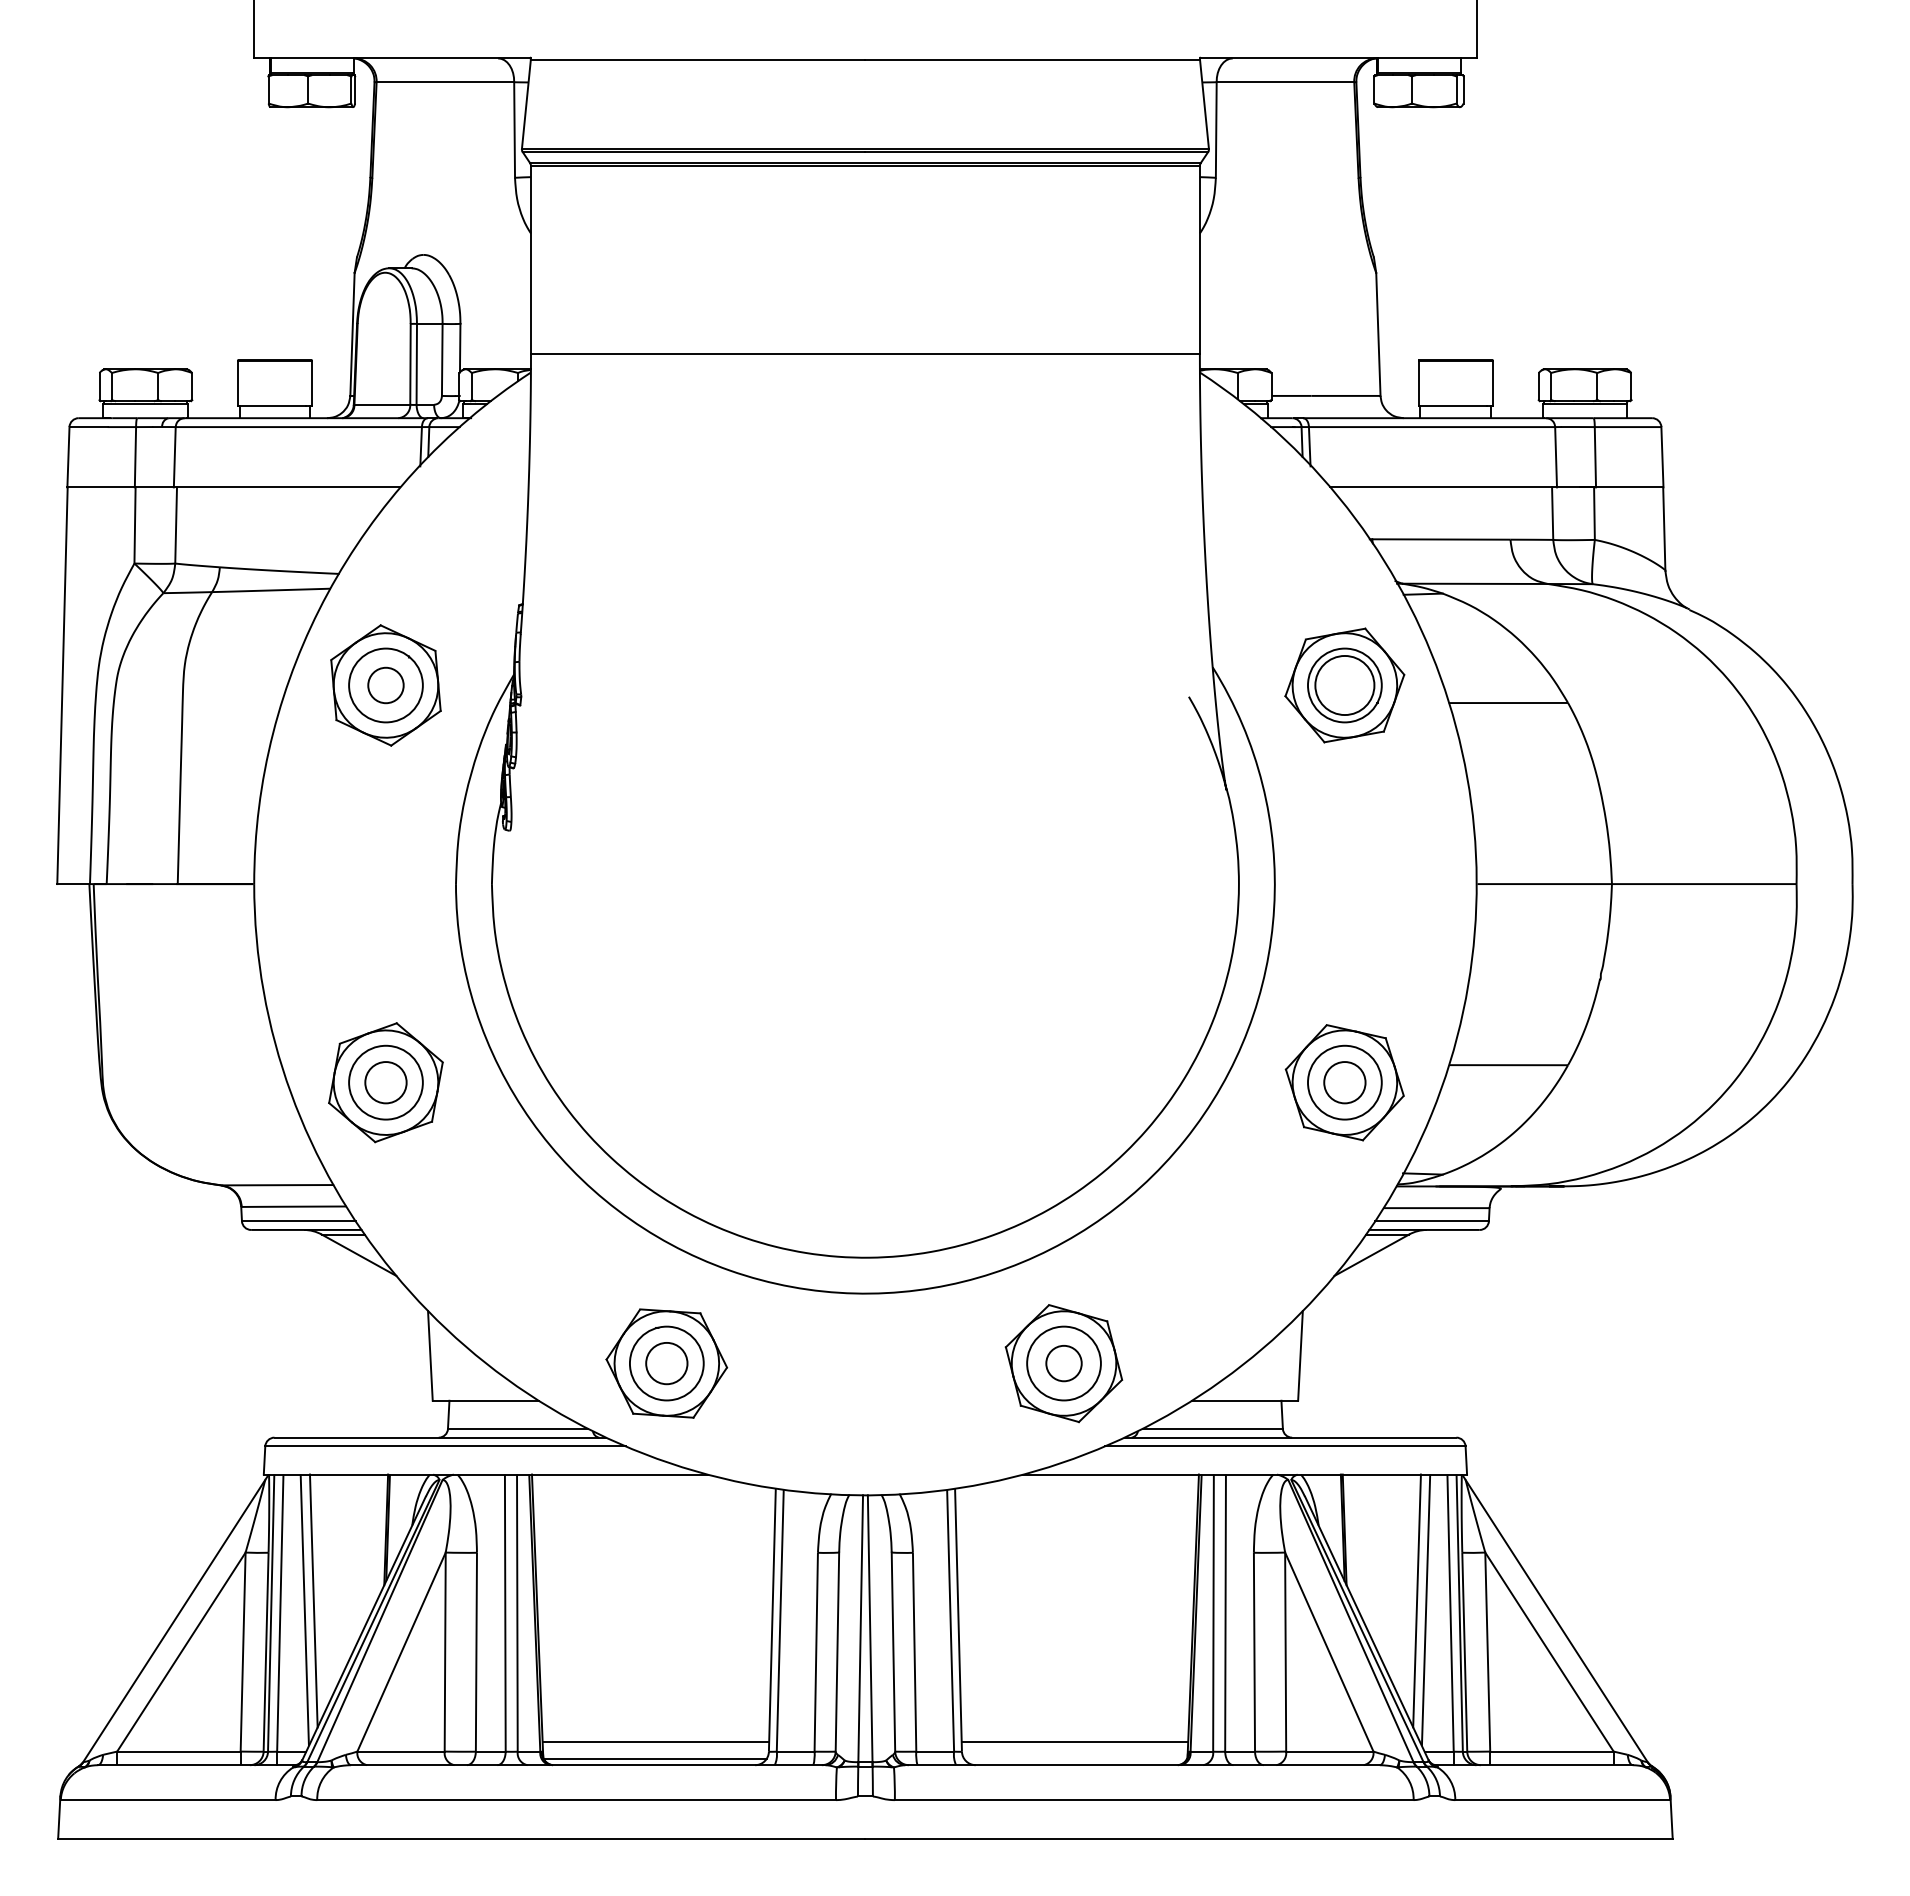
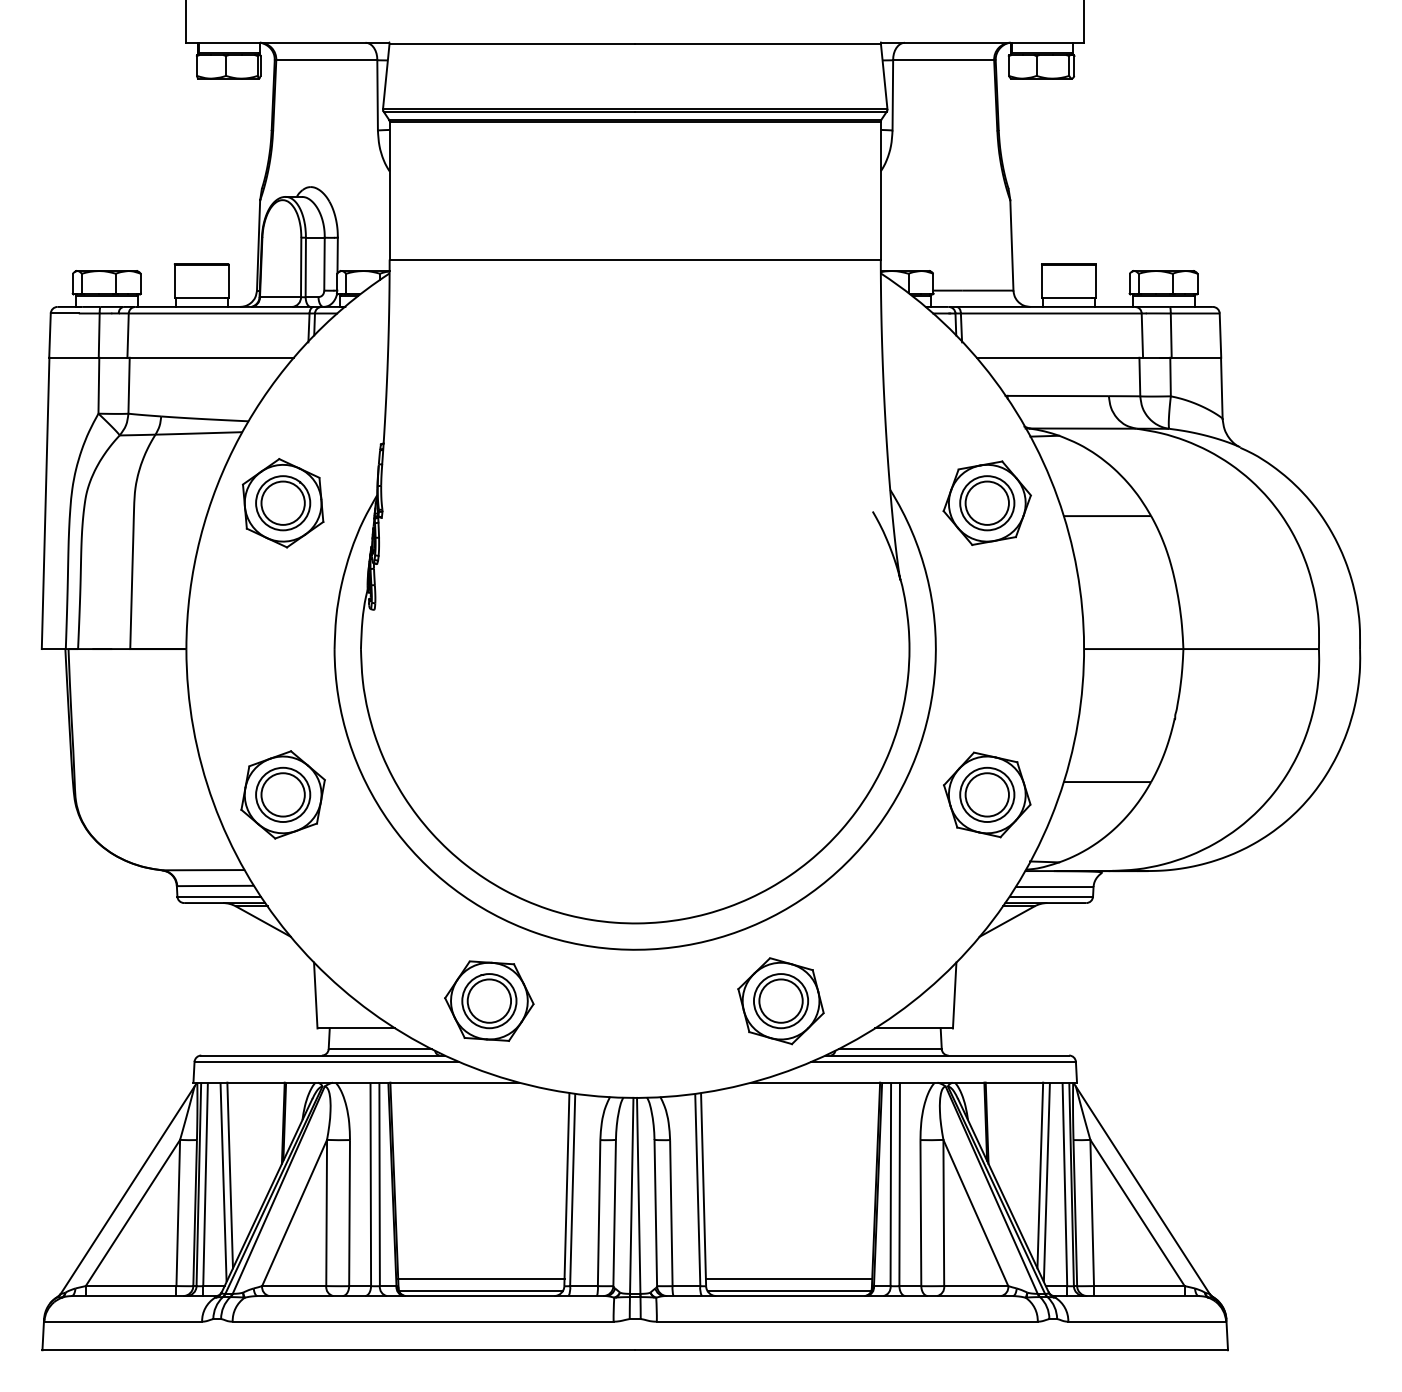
circle: (385, 685) -> (282, 503), size x1.67
circle: (385, 1082) -> (282, 794), size x1.43
circle: (1344, 1082) -> (987, 794), size x1.43
circle: (666, 1363) -> (489, 1001), size x1.43
circle: (1063, 1363) -> (780, 1001), size x1.67
line: (1075, 1758) -> (789, 1291), added

